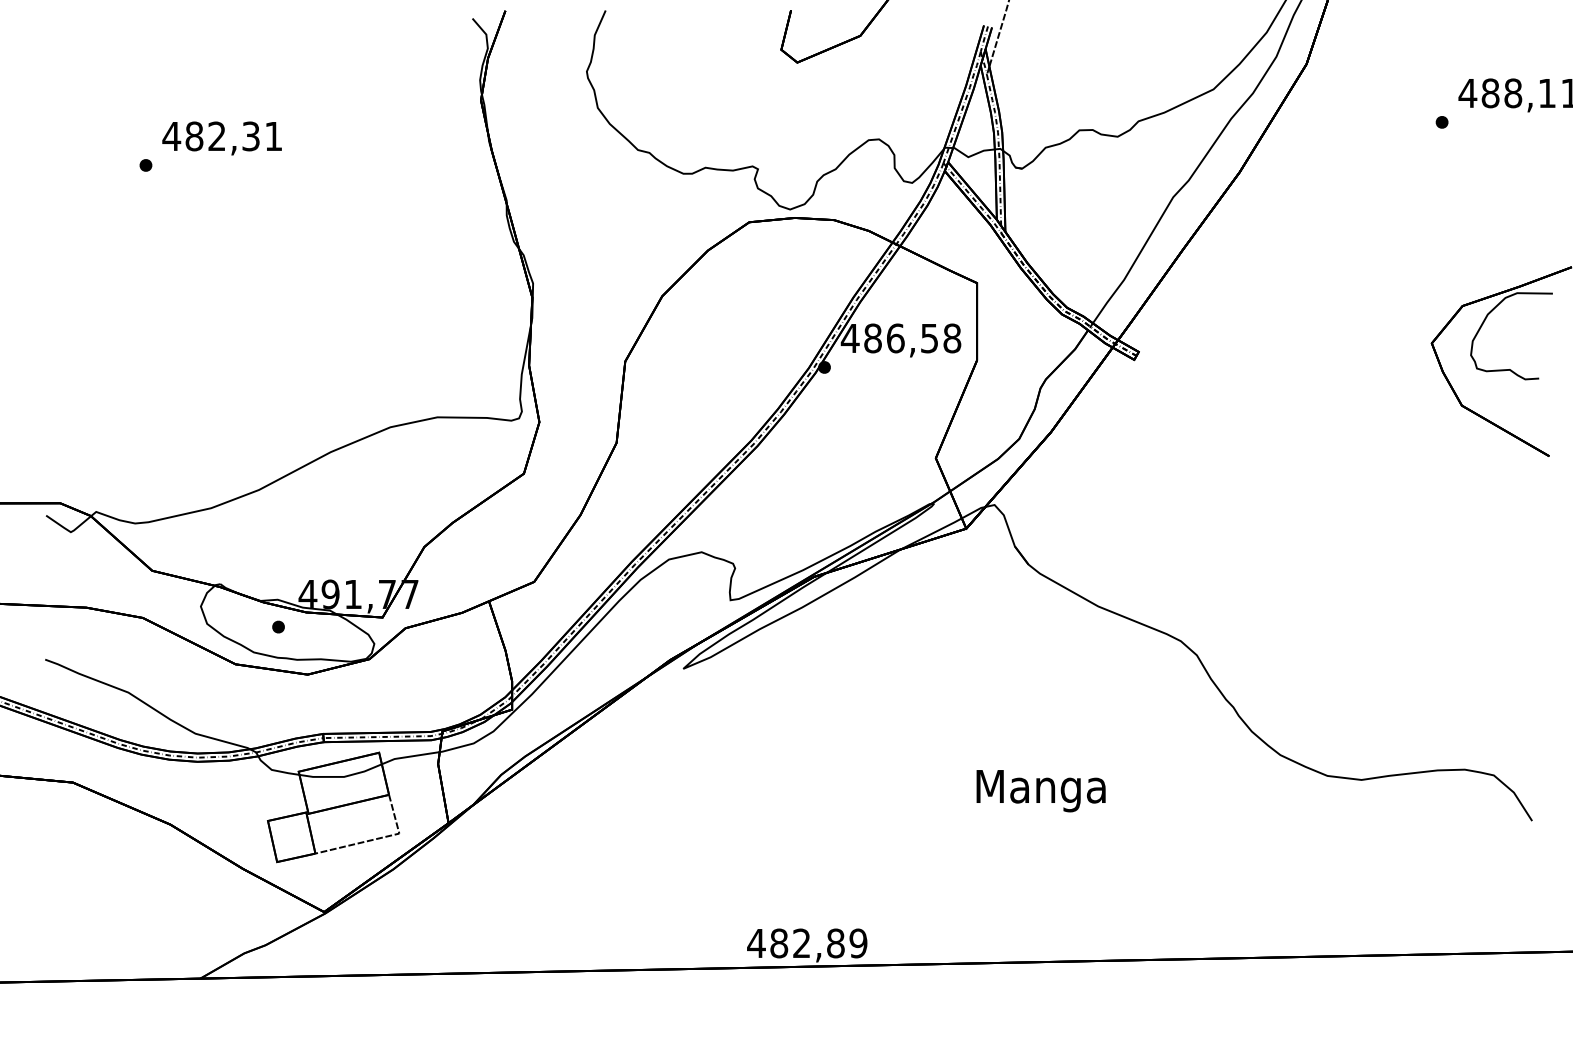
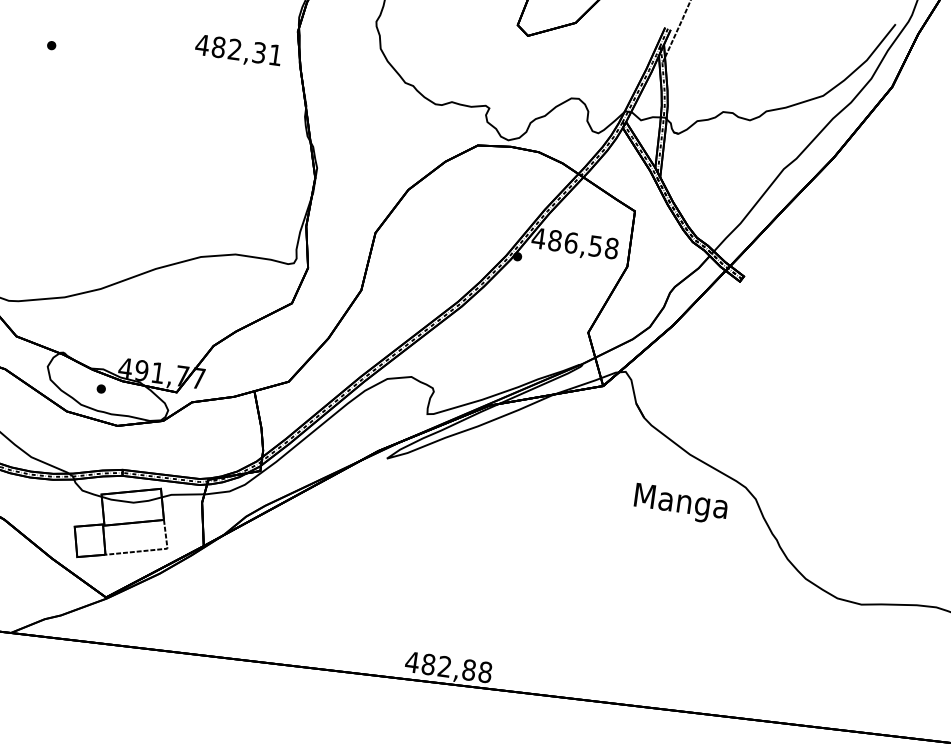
text: (221, 138) -> (237, 51), moved
text: (1040, 791) -> (680, 504), moved
text: (858, 943) -> (485, 672), 482,89 -> 482,88

